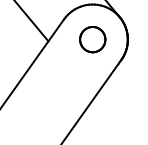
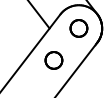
part: (56, 89) -> (53, 60), added

